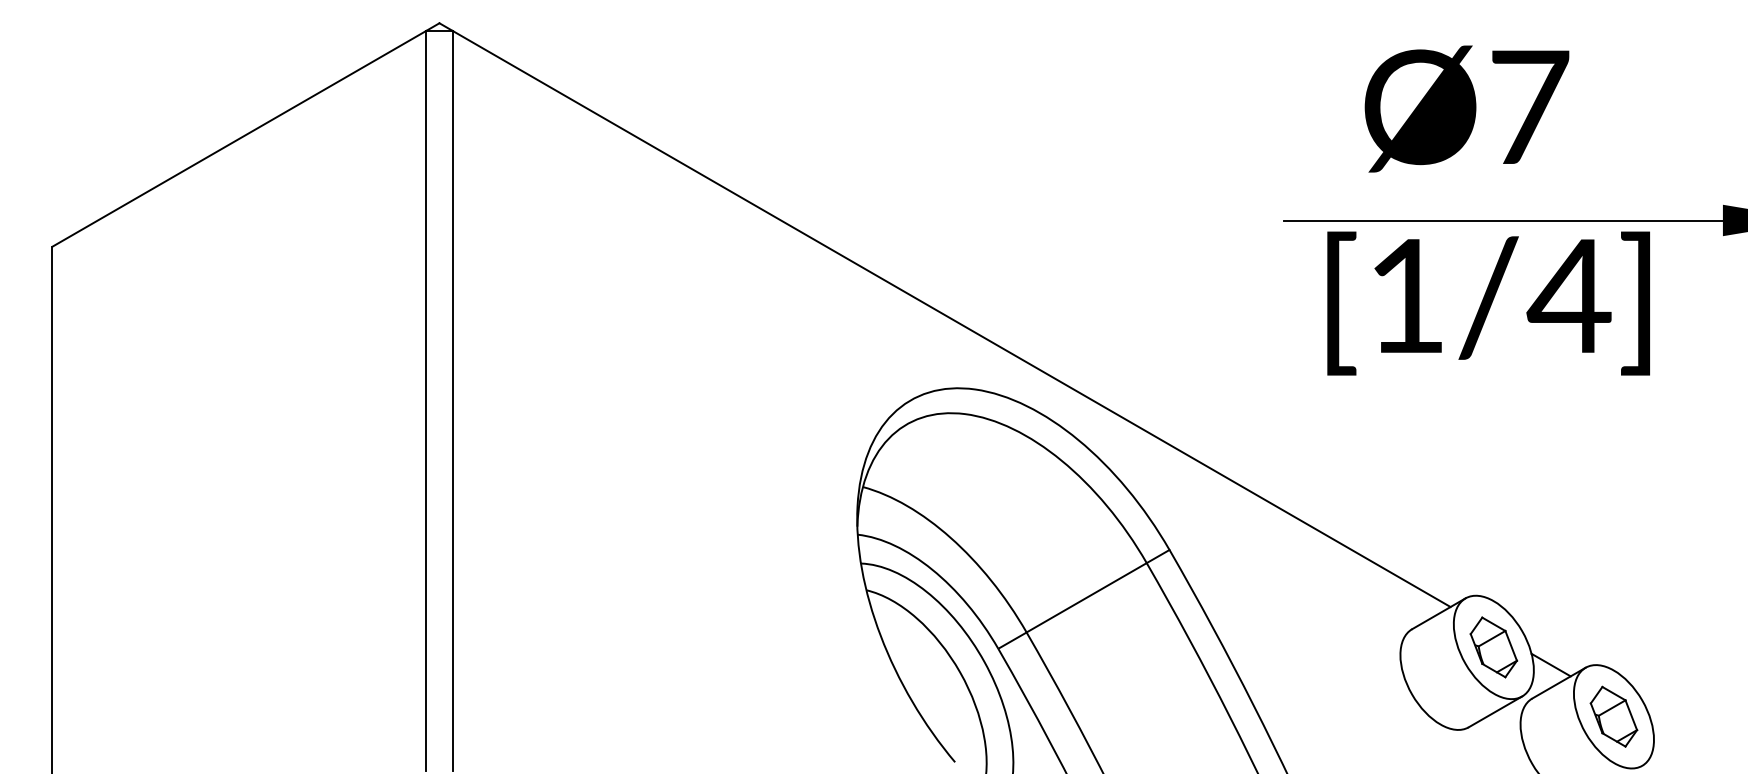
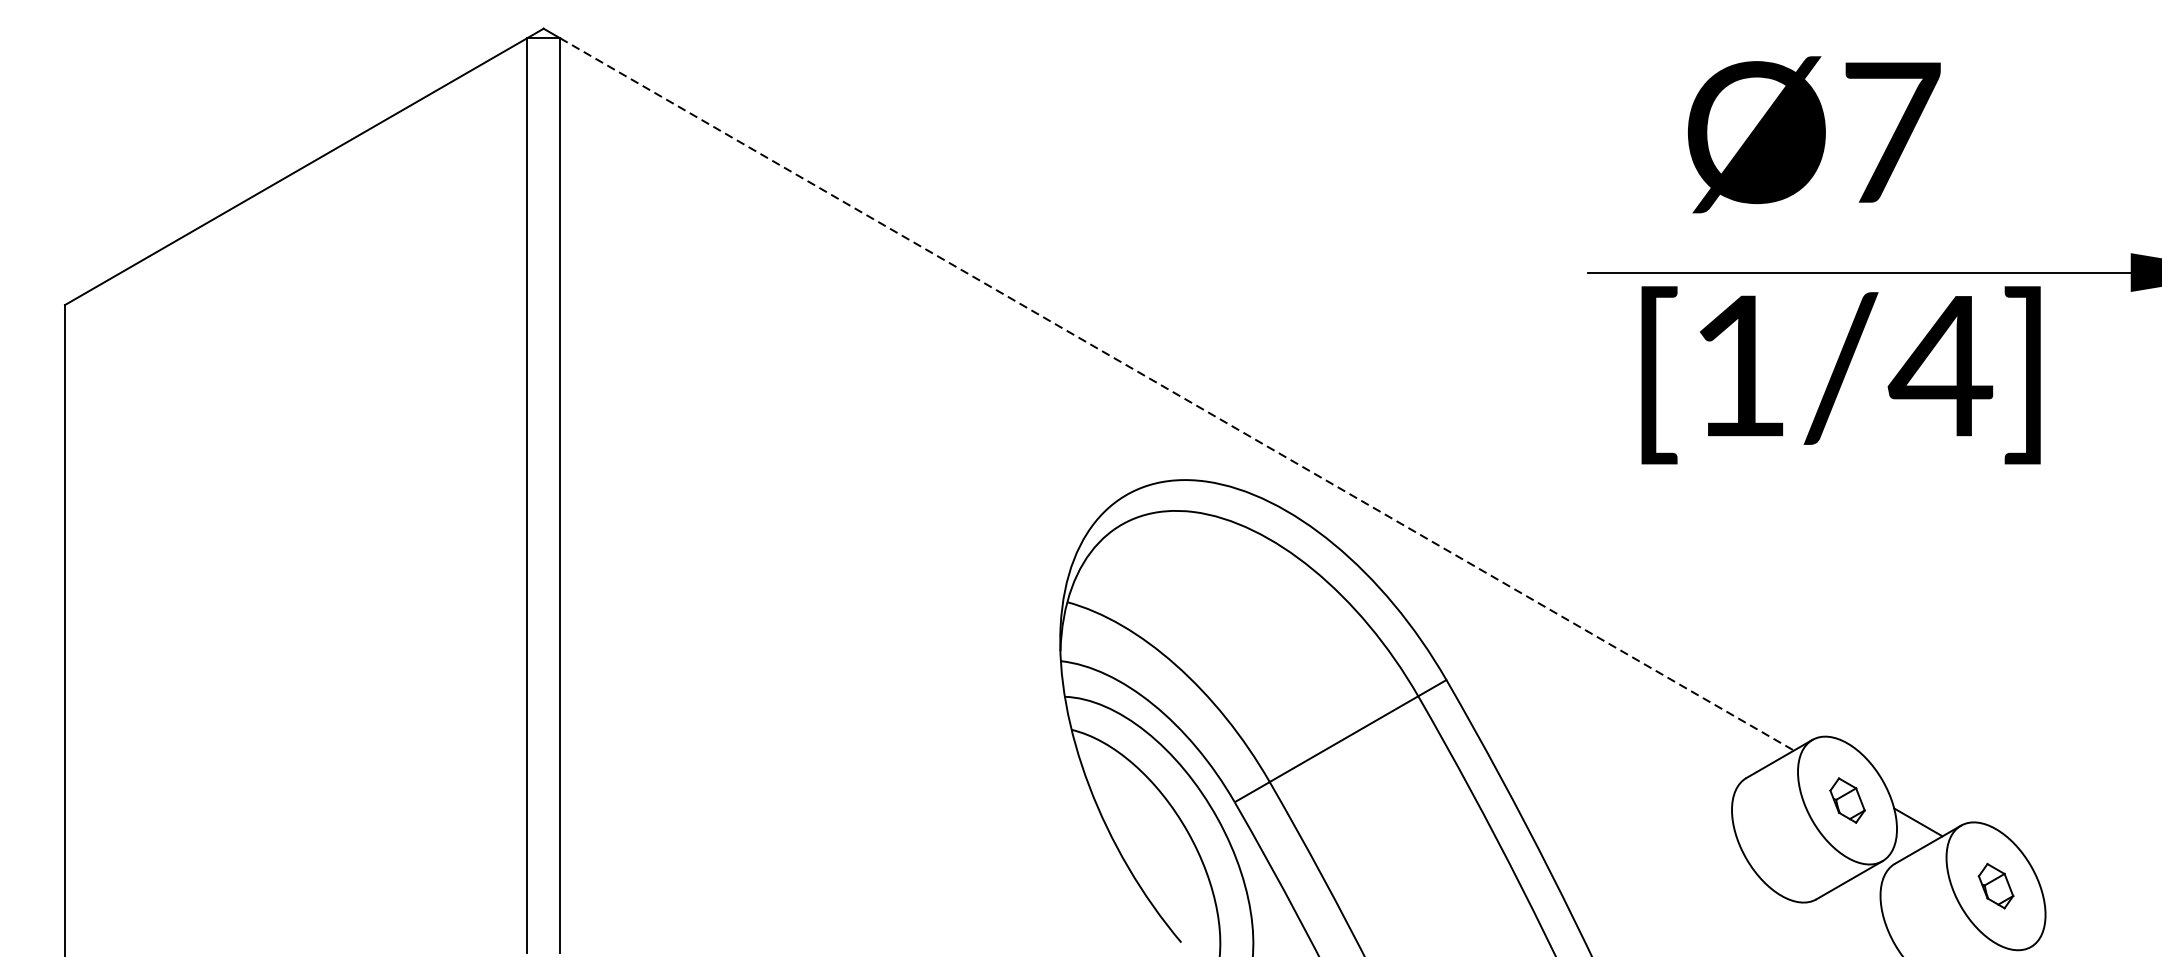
line: (952, 319) -> (1178, 395), solid -> dashed
part: (1493, 647) -> (1847, 800), size x0.6
part: (1613, 716) -> (1995, 885), size x0.6

